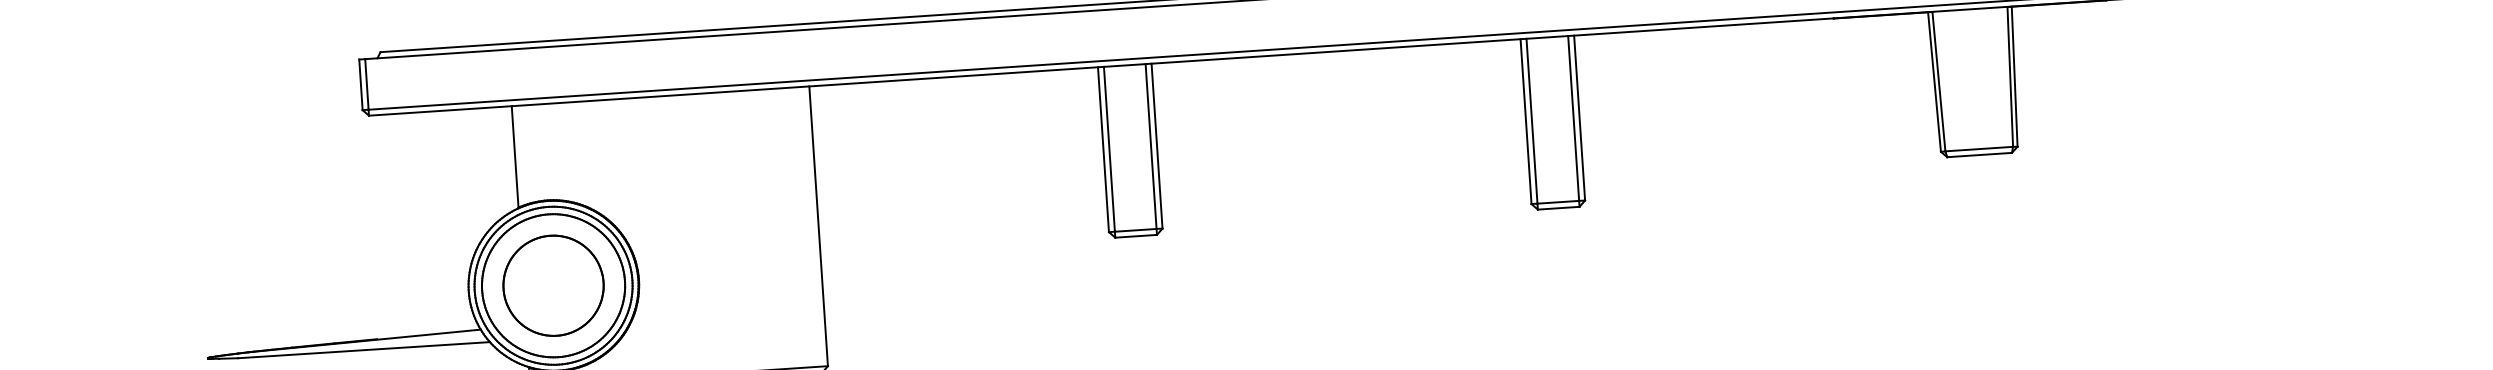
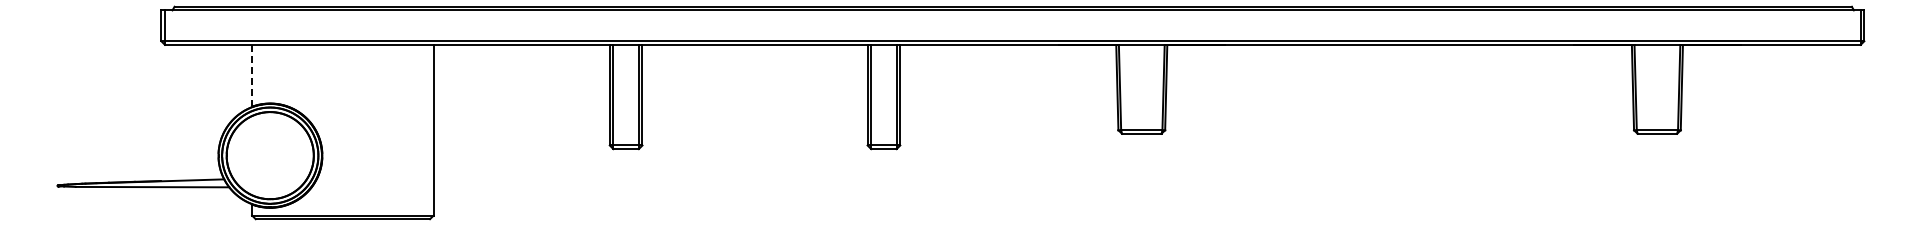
line: (515, 156) -> (252, 75), solid -> dashed
part: (552, 285) -> (269, 155), removed

